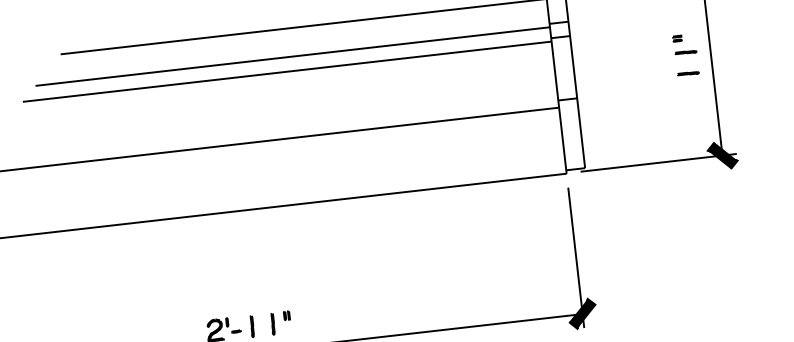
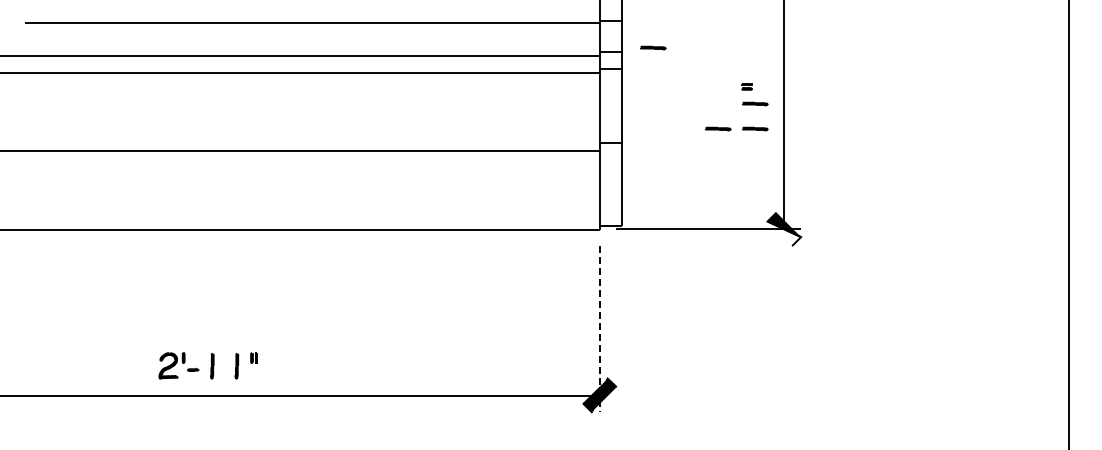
part: (594, 14) -> (653, 47), added
part: (657, 76) -> (718, 128), added
fill: (723, 159) -> (784, 233), removed
line: (576, 258) -> (599, 329), solid -> dashed

